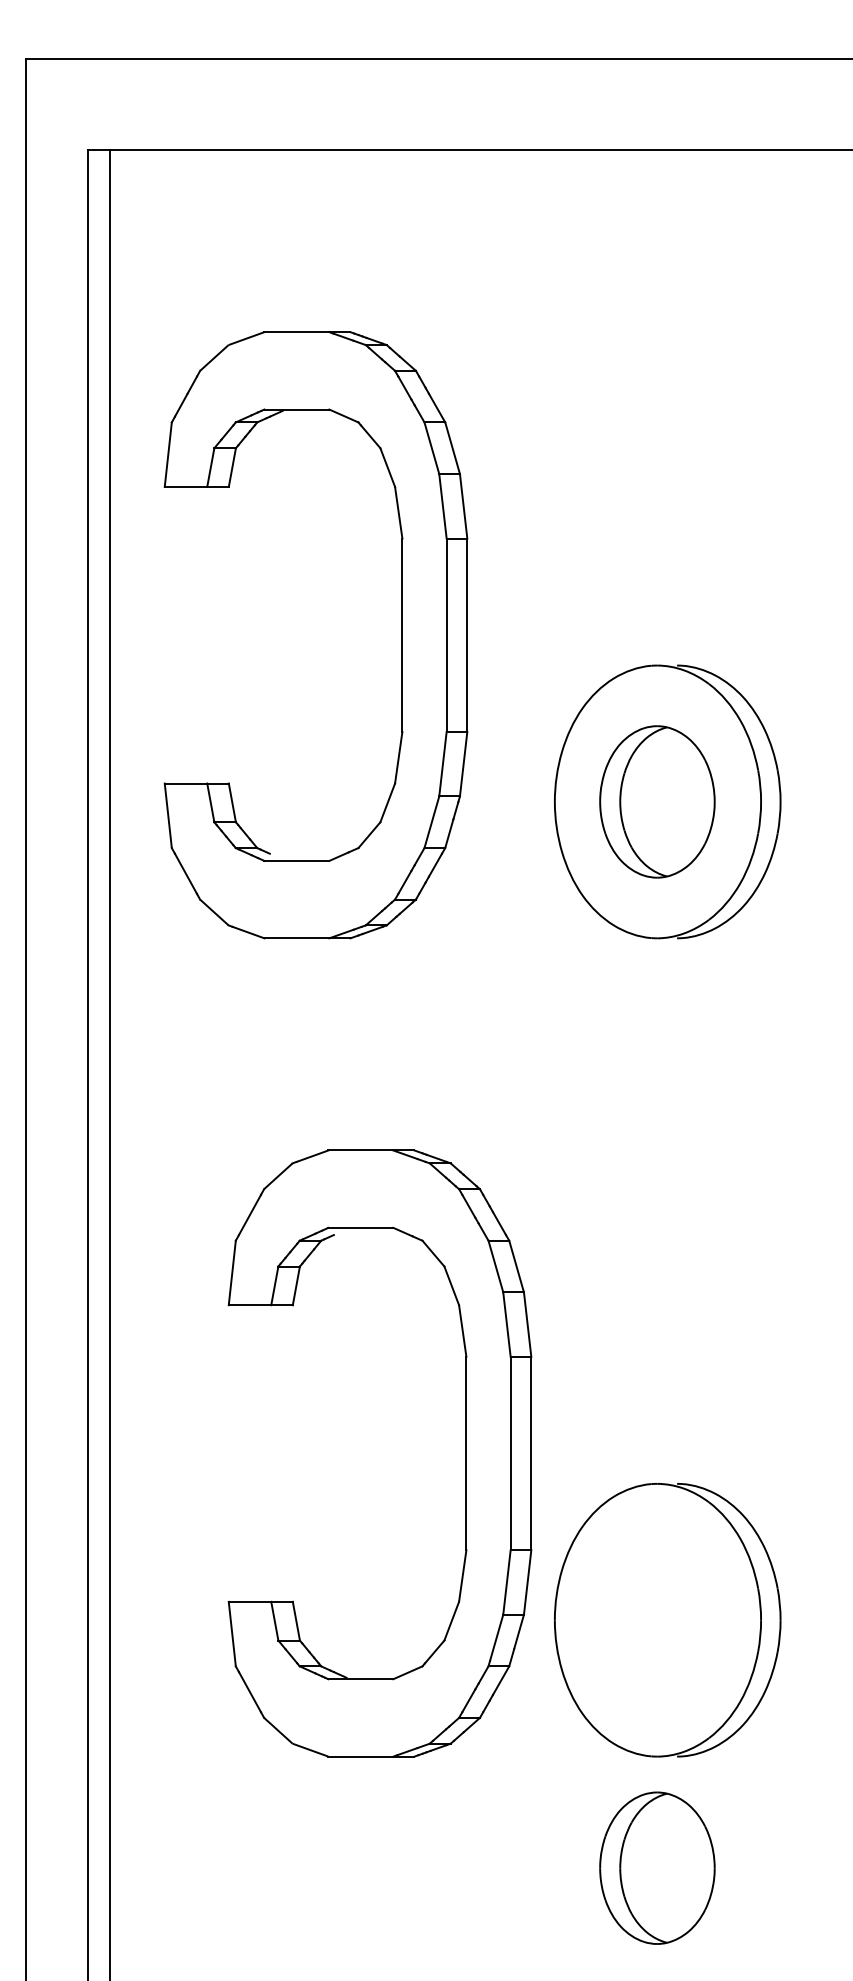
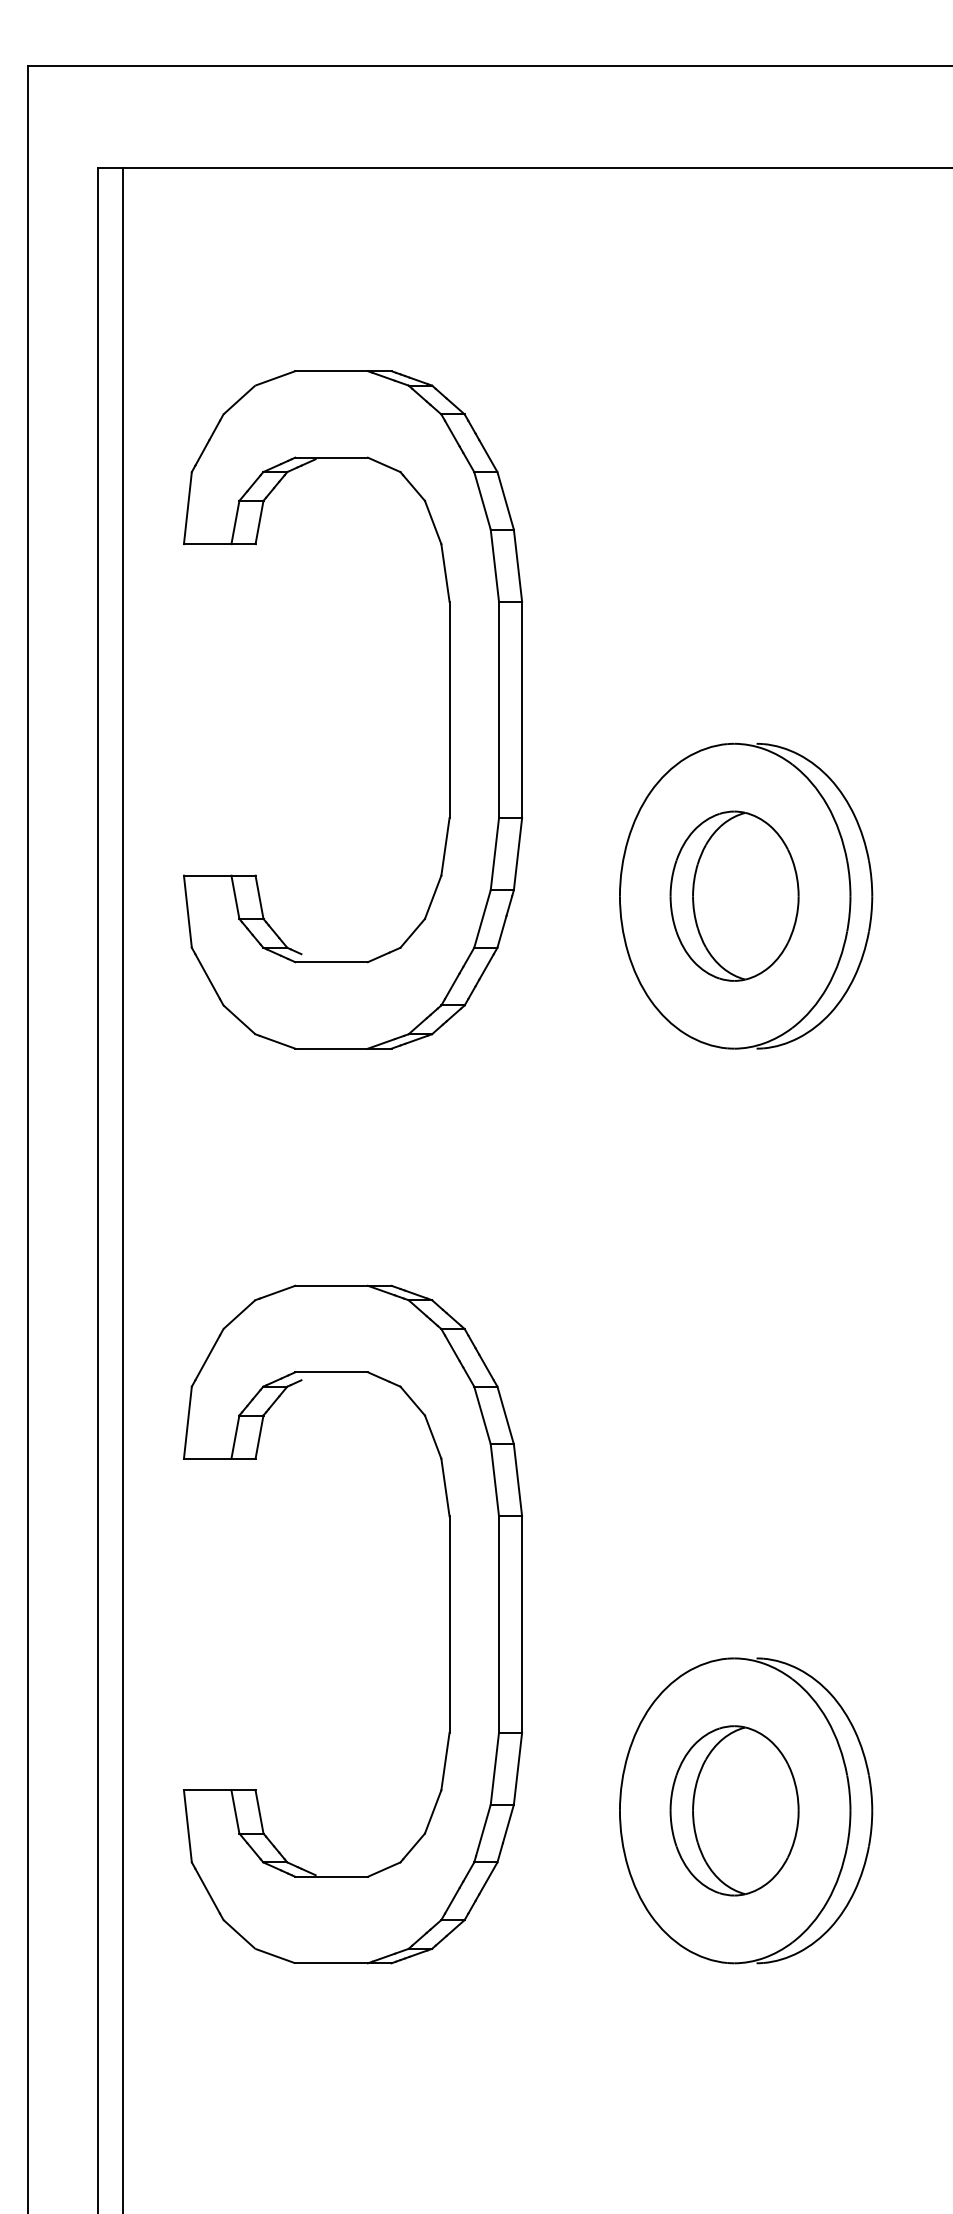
part: (465, 1453) -> (448, 1624), moved
part: (657, 1867) -> (734, 1810), moved

